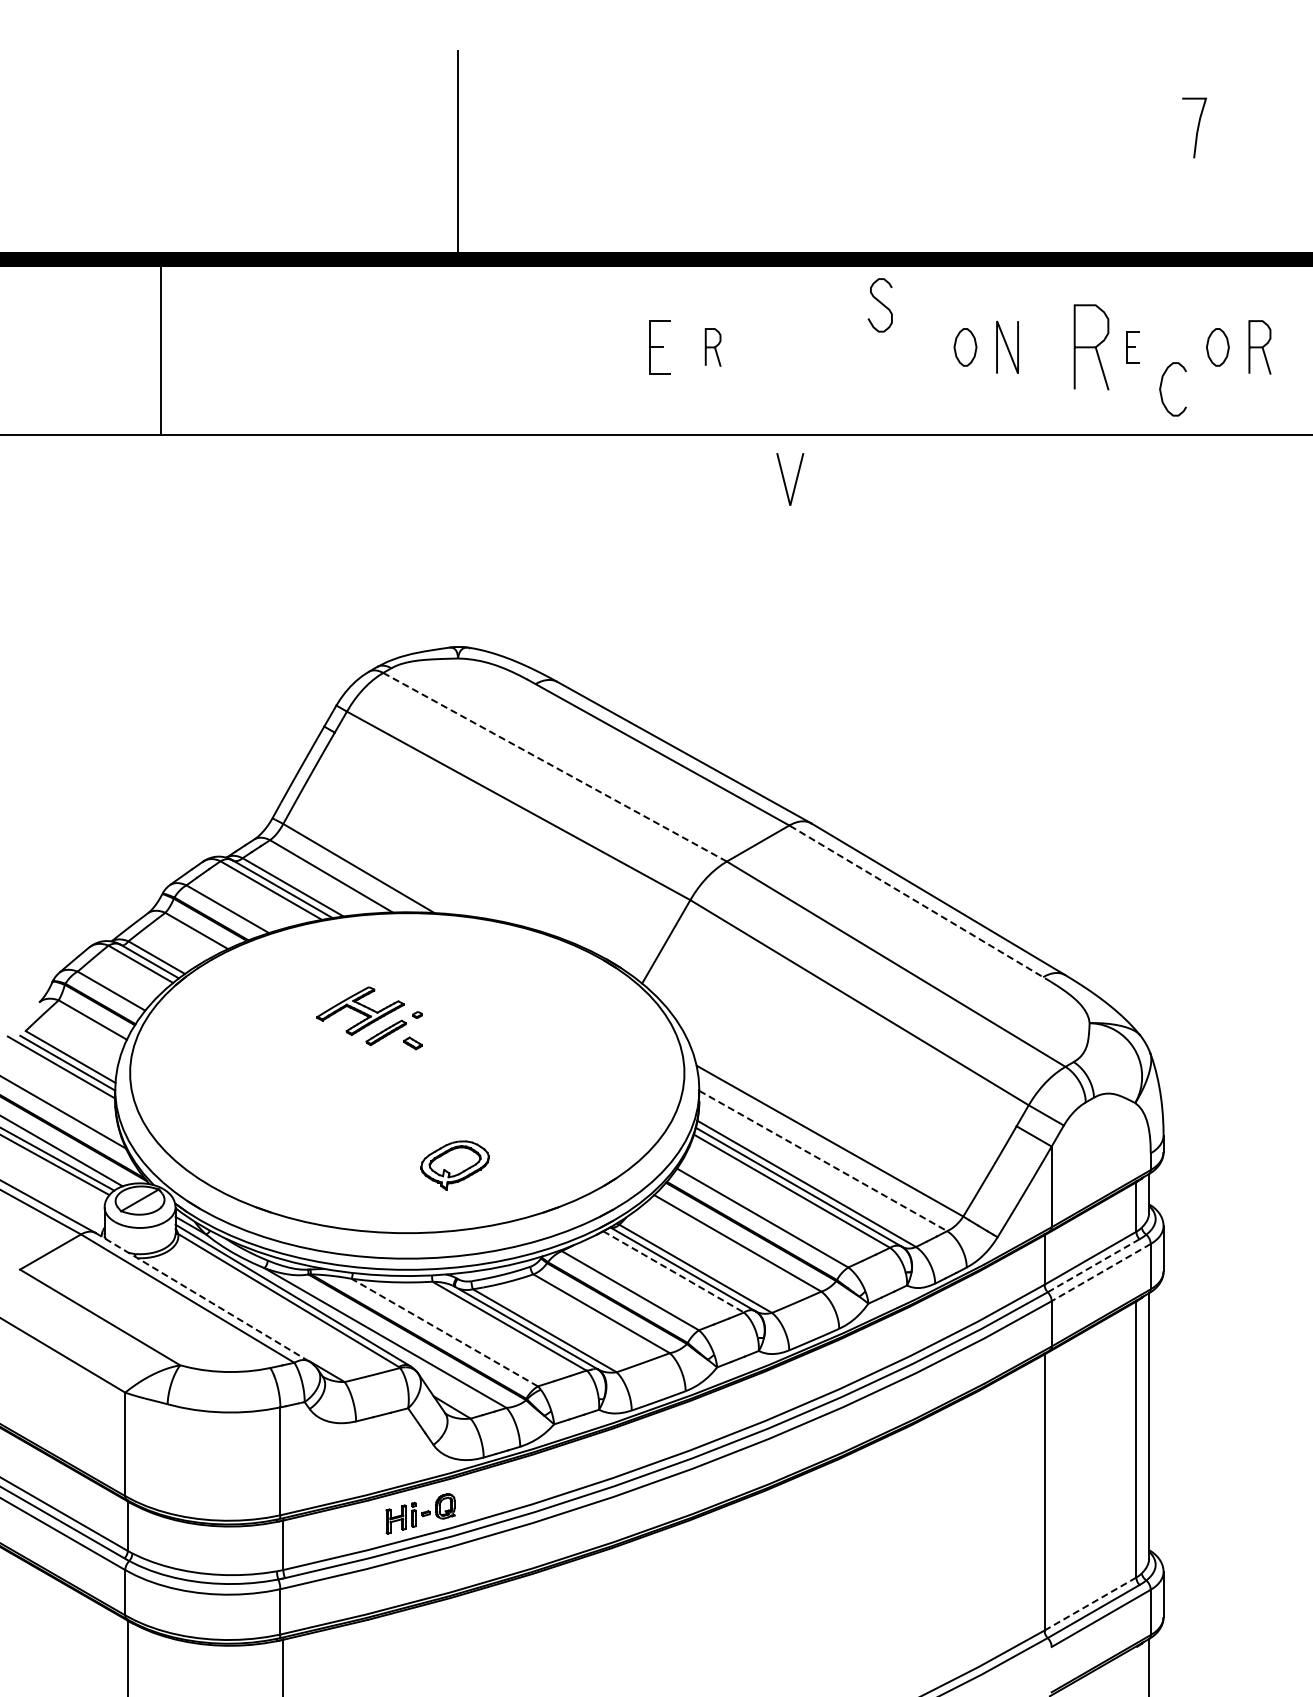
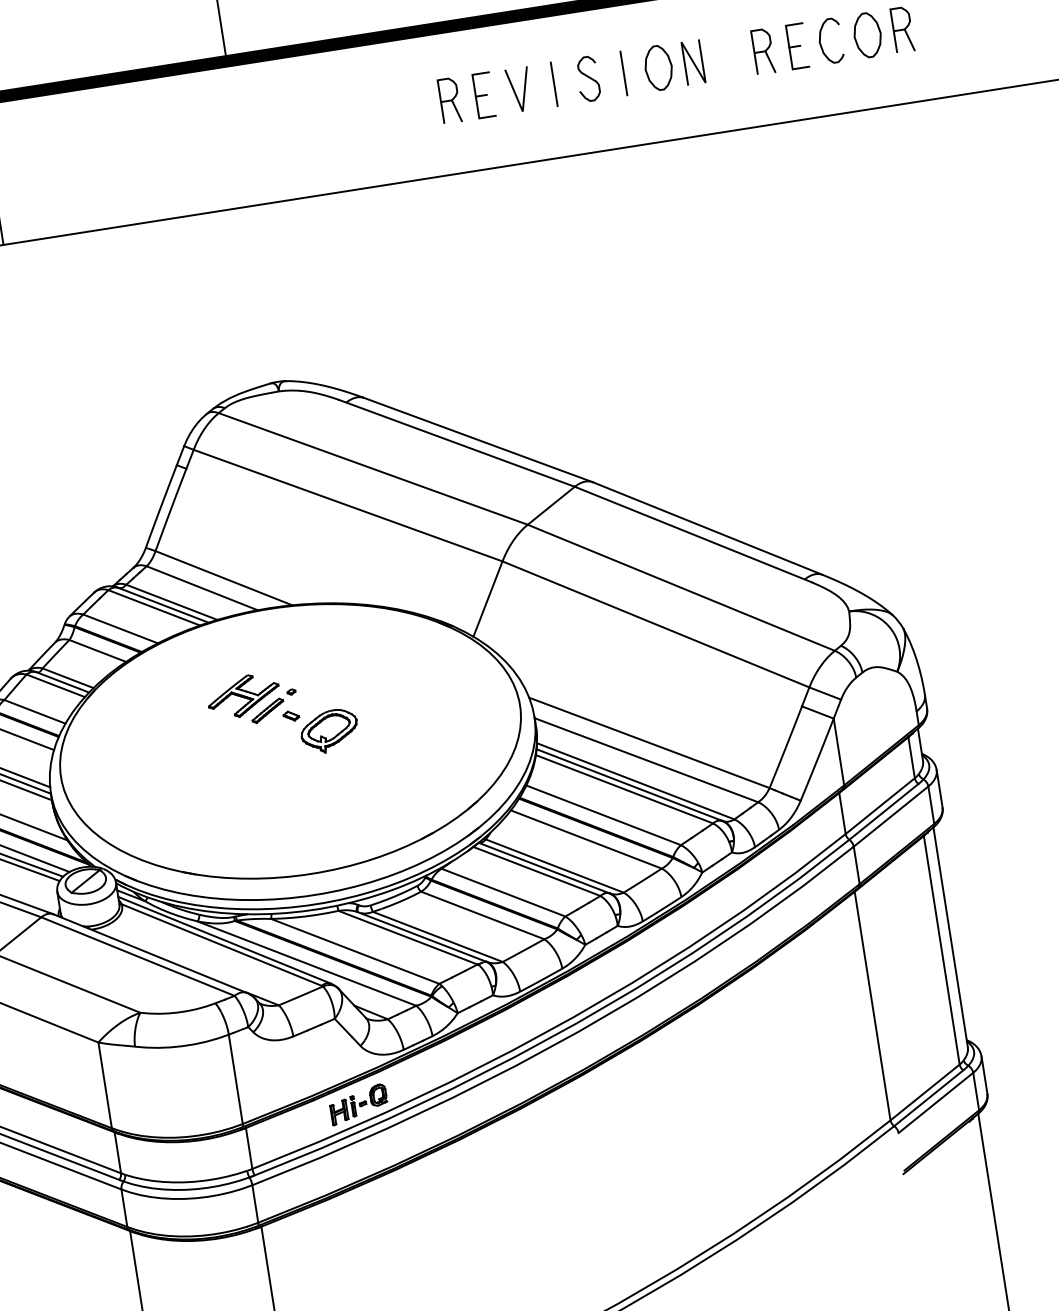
curve: (880, 303) -> (588, 77), moved
part: (659, 347) -> (483, 95), moved
part: (712, 347) -> (449, 100), size x1.43
line: (839, 347) -> (554, 84), added
line: (923, 347) -> (623, 73), added
part: (965, 347) -> (658, 68), size x1.43
part: (1091, 347) -> (763, 51), size x0.62
part: (1132, 347) -> (797, 46), size x1.67
part: (1217, 347) -> (867, 35), size x1.43
curve: (1161, 388) -> (820, 41), moved
line: (795, 479) -> (523, 89), moved
line: (555, 767) -> (373, 469), dashed -> solid
line: (919, 903) -> (692, 534), dashed -> solid
line: (823, 1161) -> (646, 760), dashed -> solid
part: (454, 1165) -> (329, 731), moved
line: (1094, 1265) -> (884, 811), dashed -> solid
line: (674, 1272) -> (537, 871), dashed -> solid
line: (1100, 1272) -> (890, 816), dashed -> solid
line: (202, 1297) -> (150, 953), dashed -> solid
line: (444, 1332) -> (355, 951), dashed -> solid
line: (1090, 1604) -> (925, 1092), dashed -> solid

